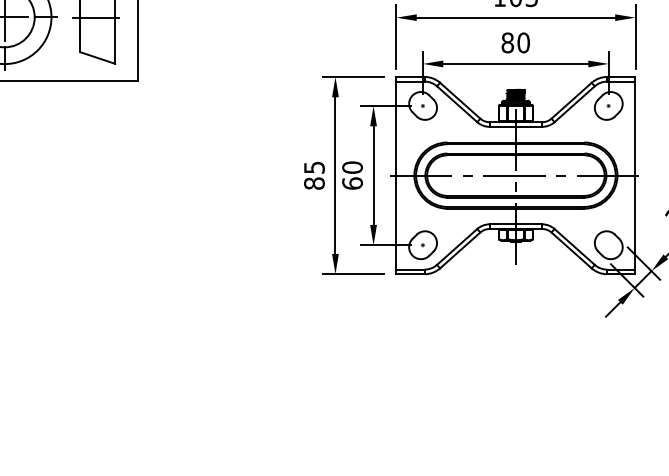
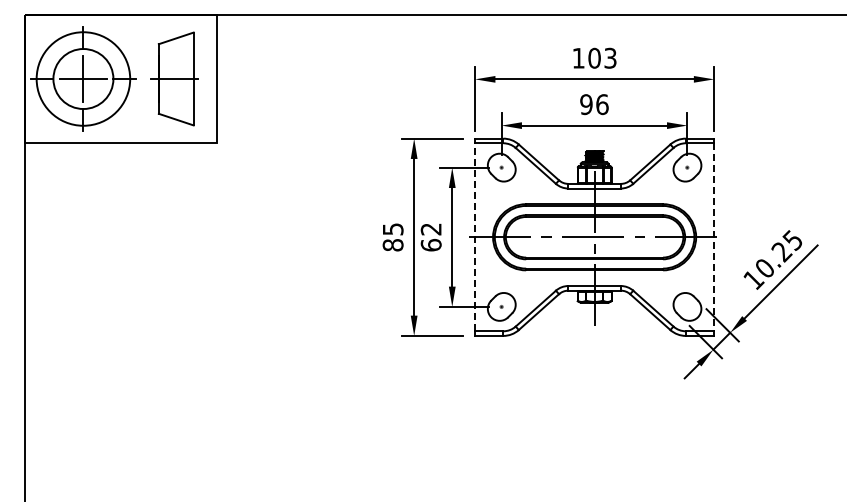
text: (515, 42) -> (594, 104), 80 -> 96
text: (351, 167) -> (430, 229), 60 -> 62
line: (396, 174) -> (475, 236), solid -> dashed
line: (635, 175) -> (714, 237), solid -> dashed

